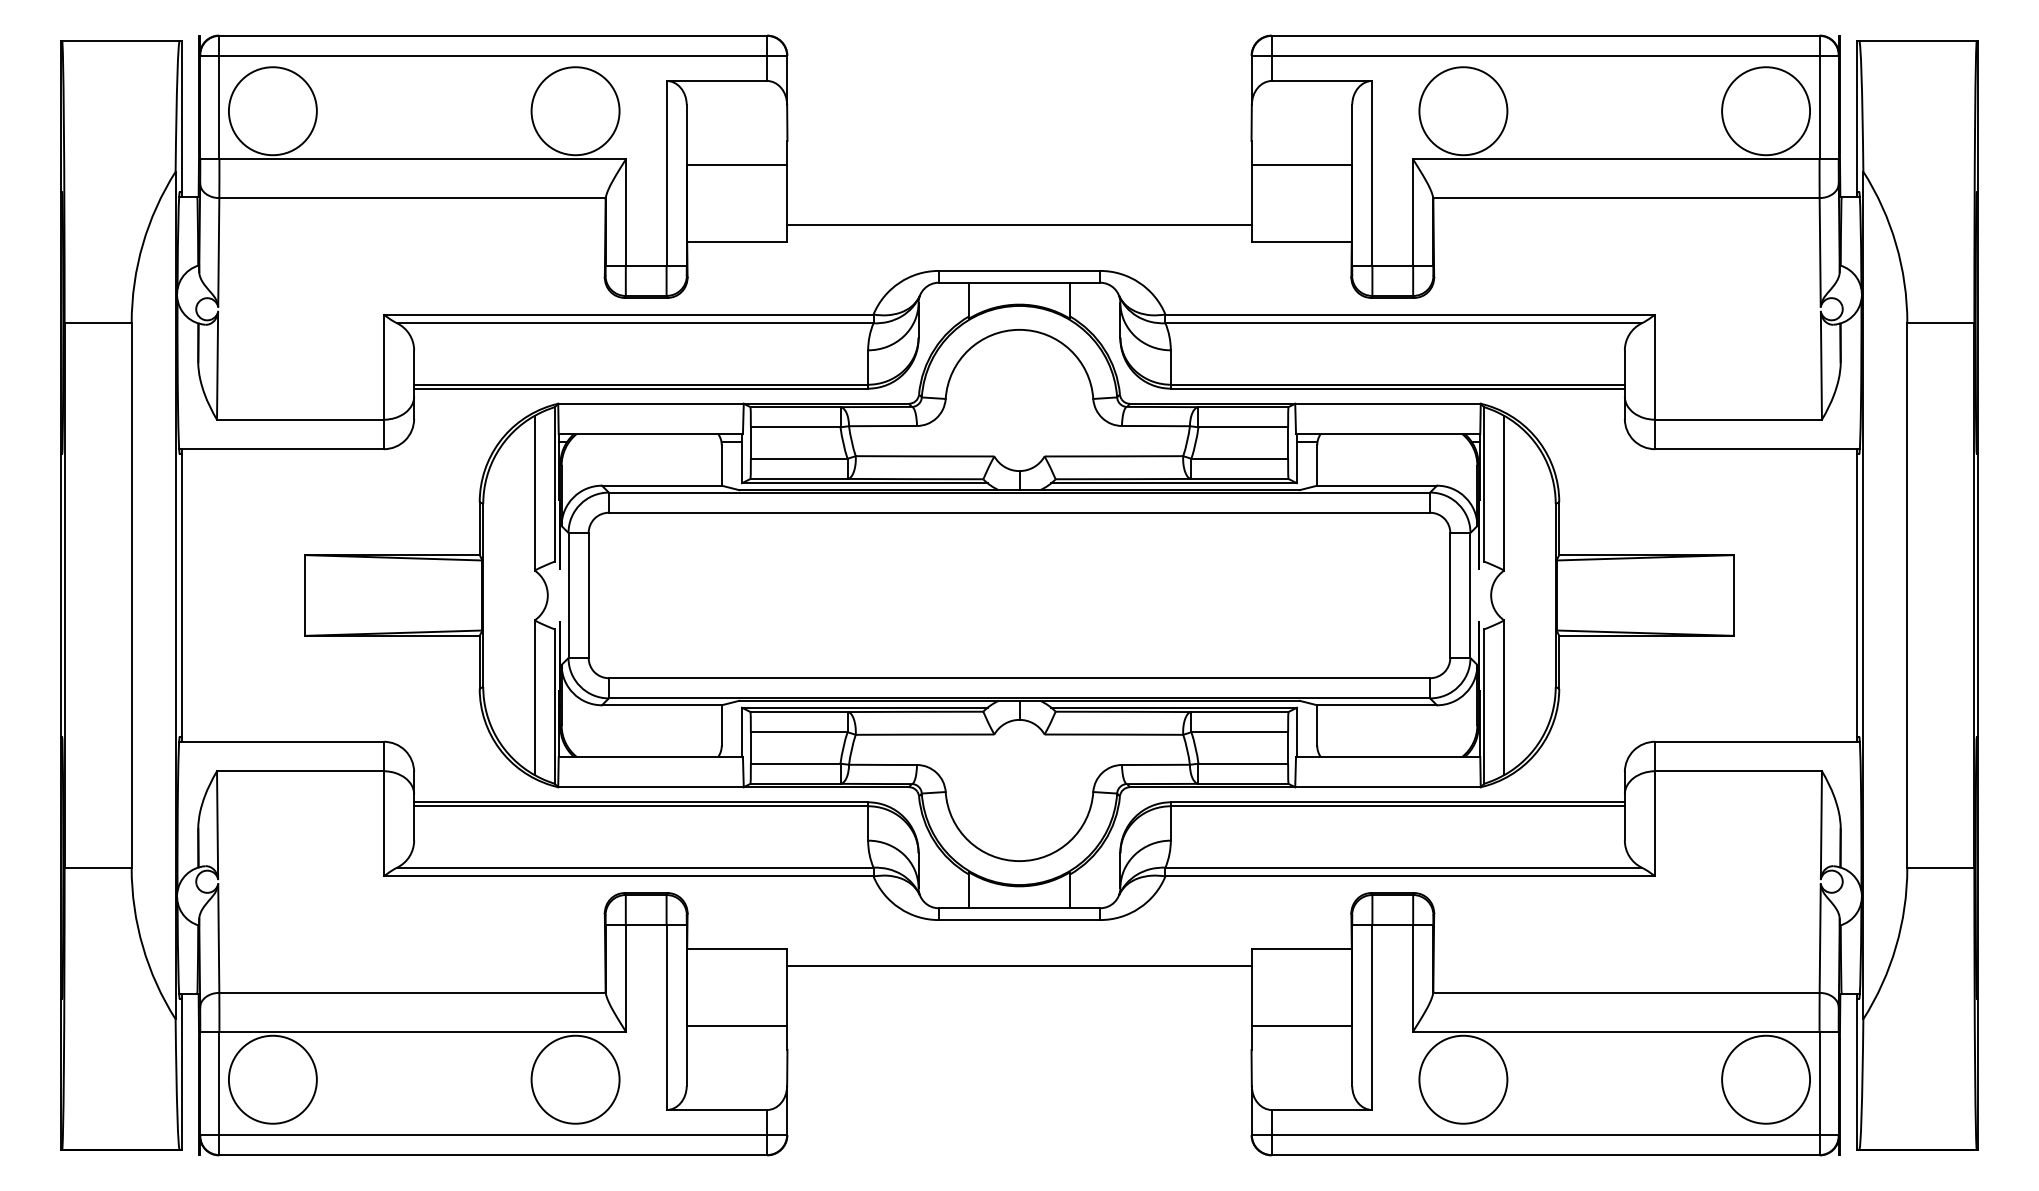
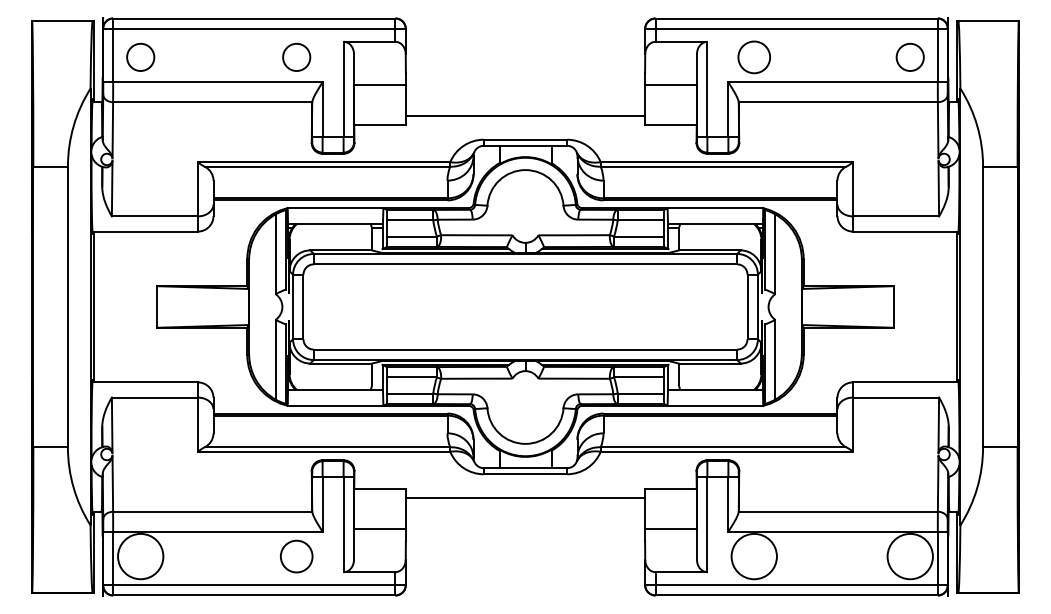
circle: (272, 111) -> (140, 57), size x0.6
circle: (575, 111) -> (296, 57), size x0.6
circle: (1461, 111) -> (753, 57), size x0.7
circle: (1764, 111) -> (909, 57), size x0.6
circle: (575, 1079) -> (296, 556), size x0.7

